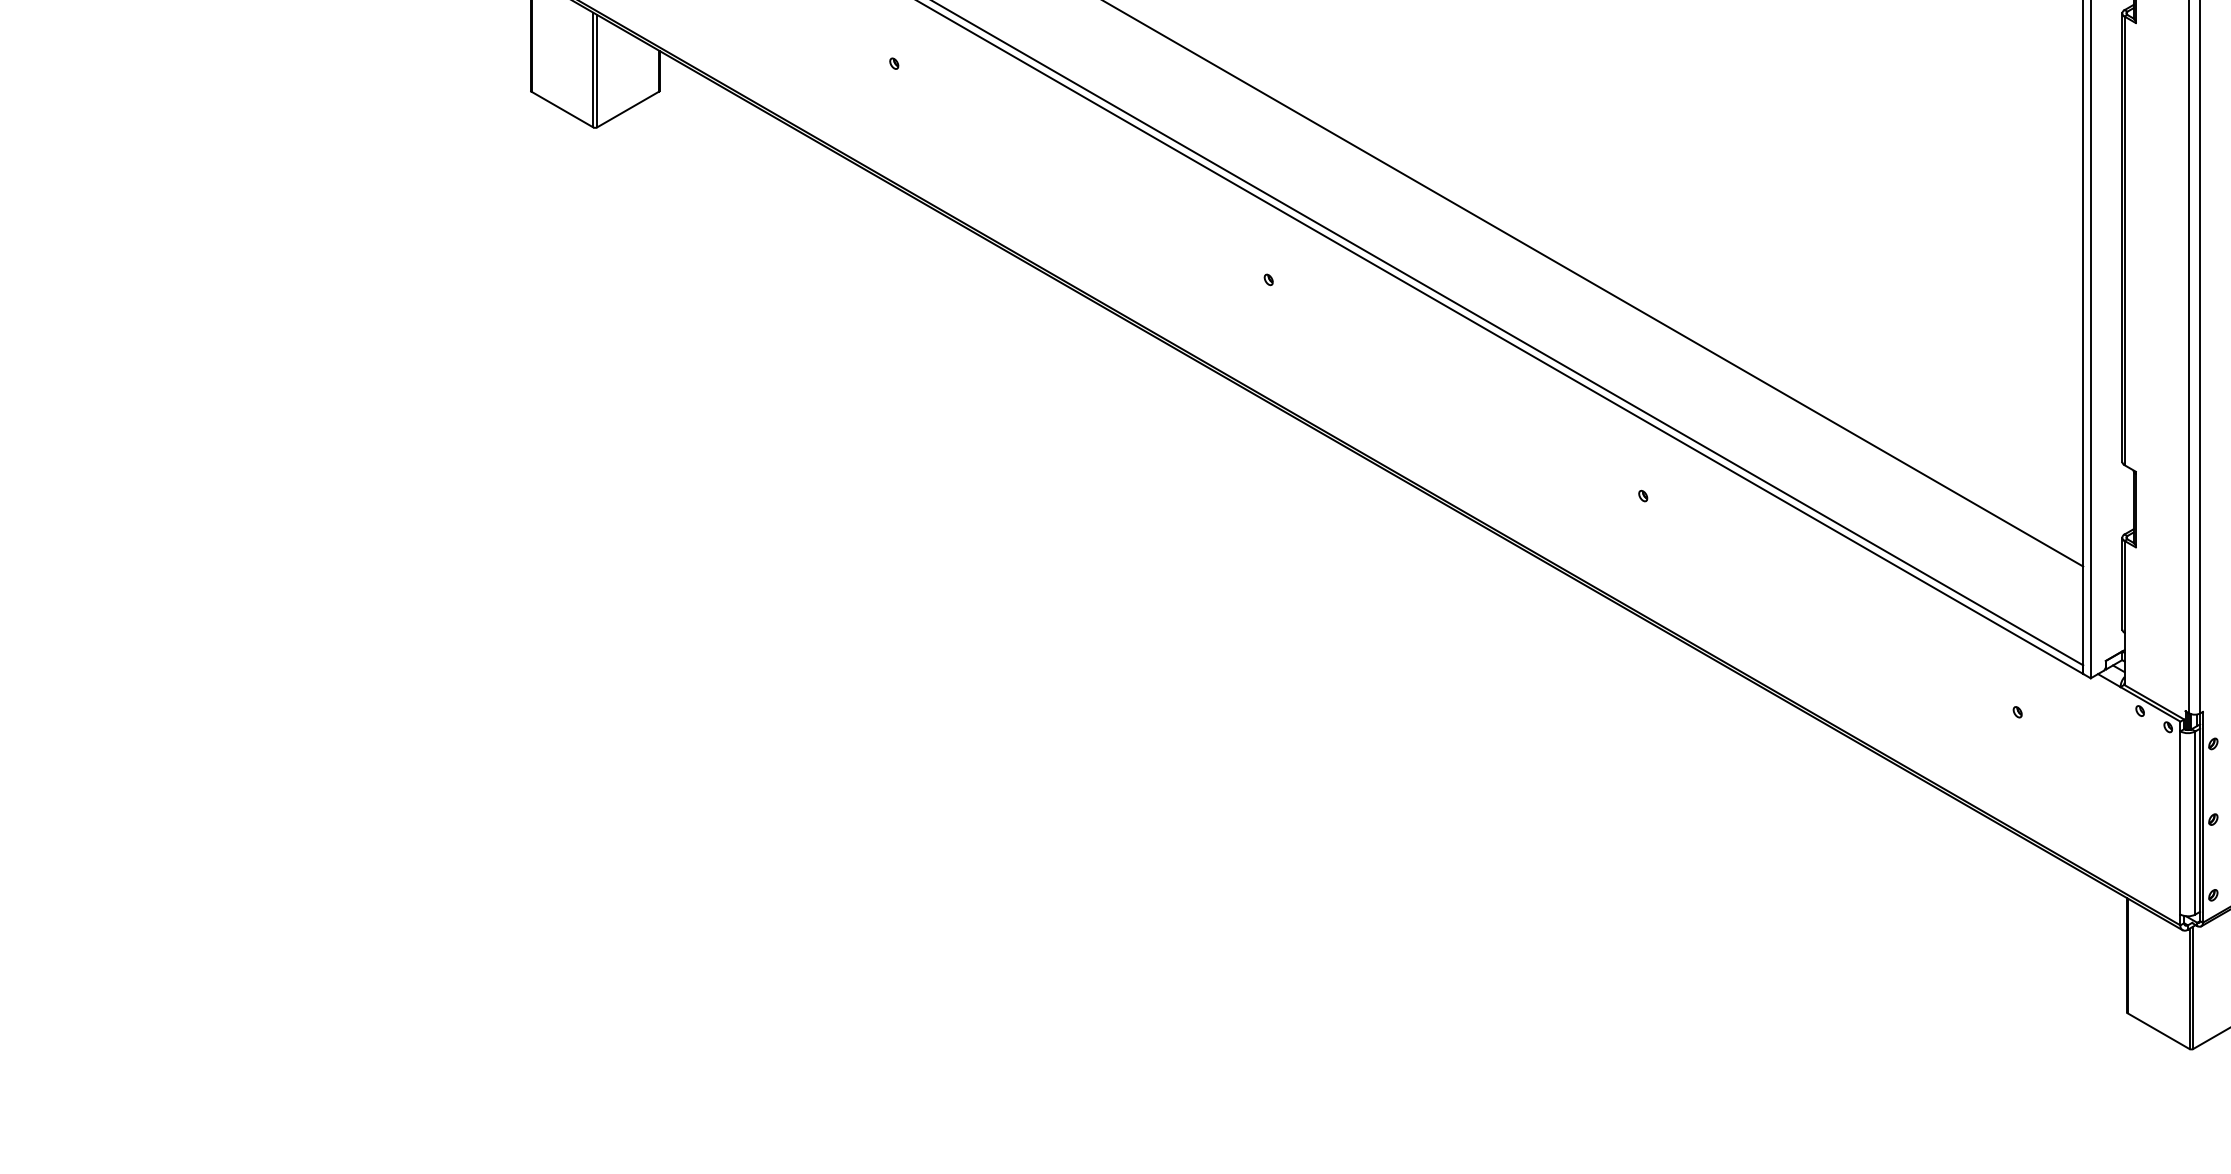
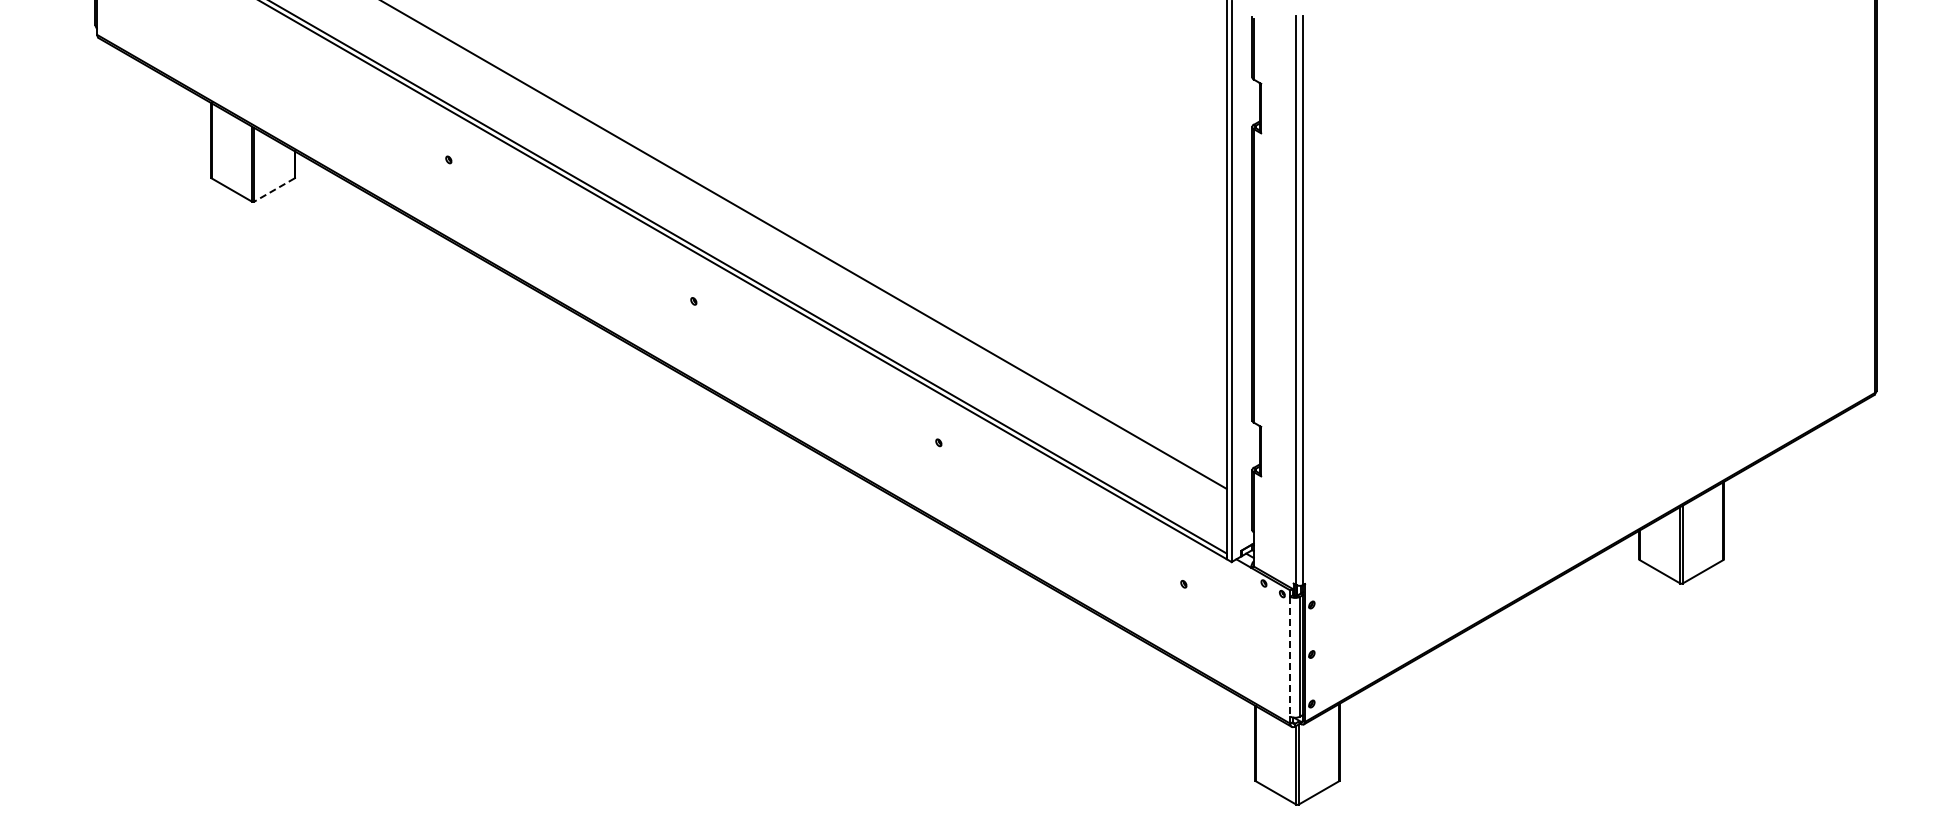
line: (627, 110) -> (274, 190), solid -> dashed
line: (2180, 822) -> (1290, 656), solid -> dashed

